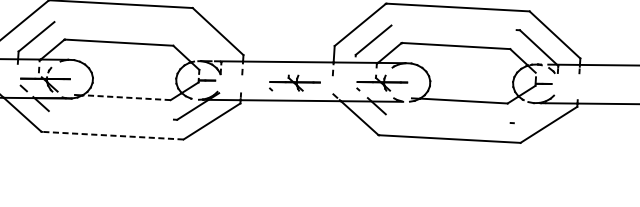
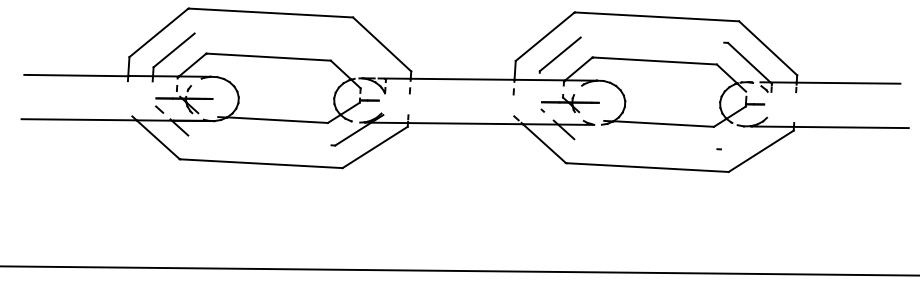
part: (294, 83) -> (469, 103), removed
line: (126, 97) -> (277, 120), dashed -> solid
line: (112, 135) -> (261, 163), dashed -> solid

